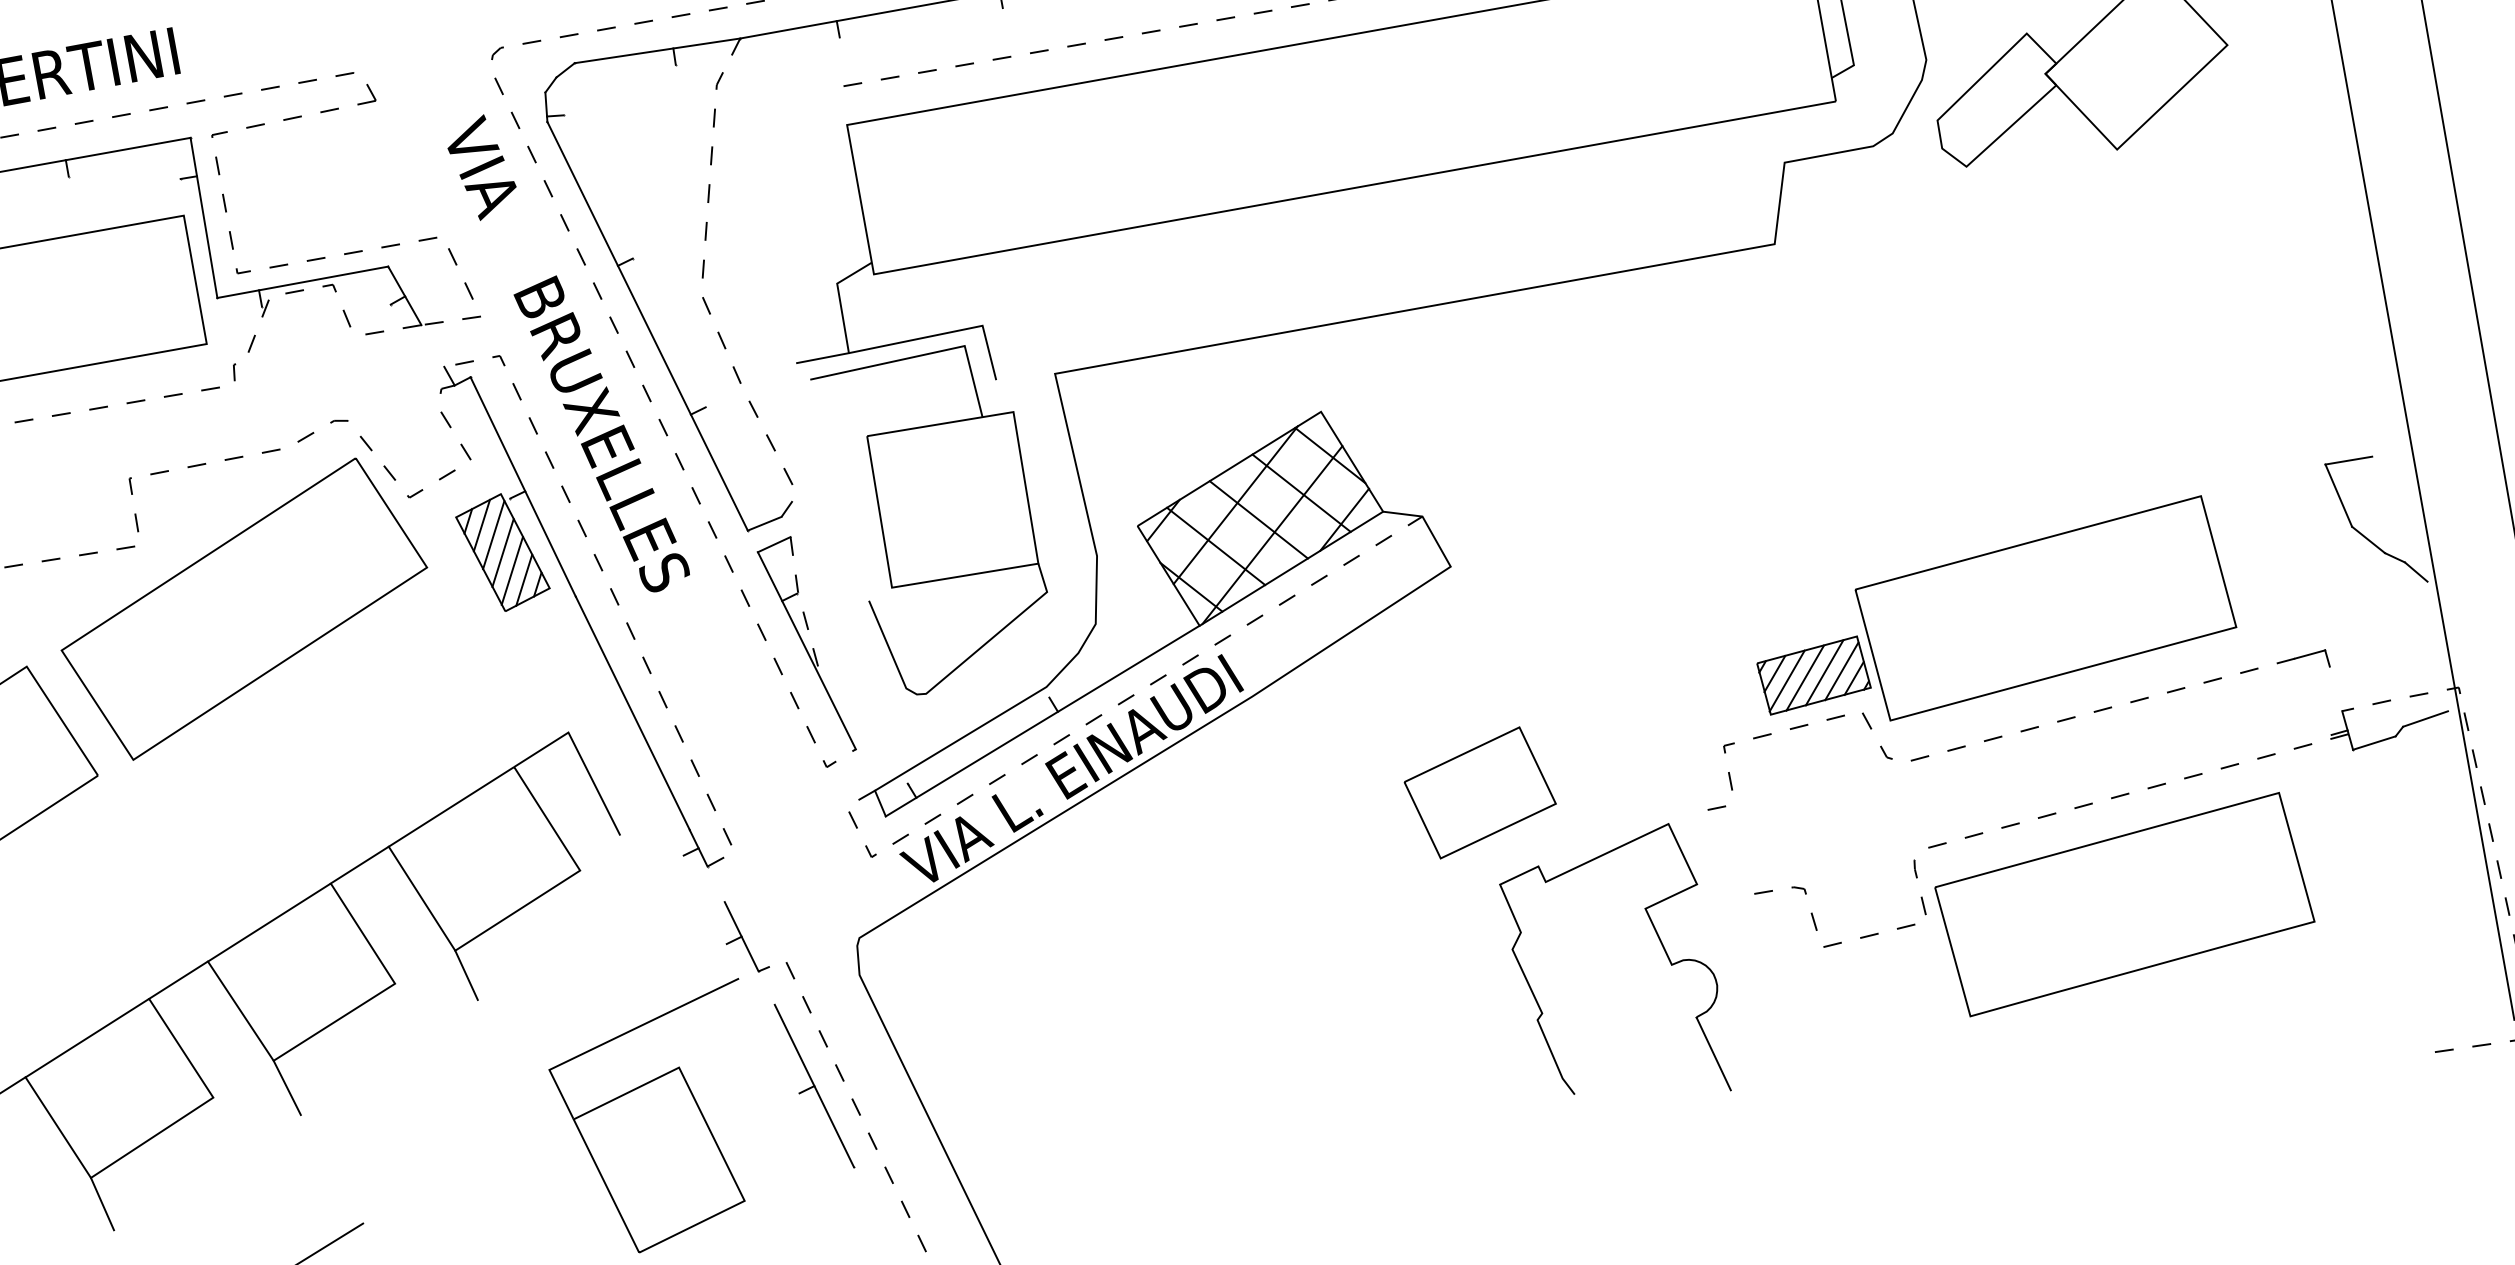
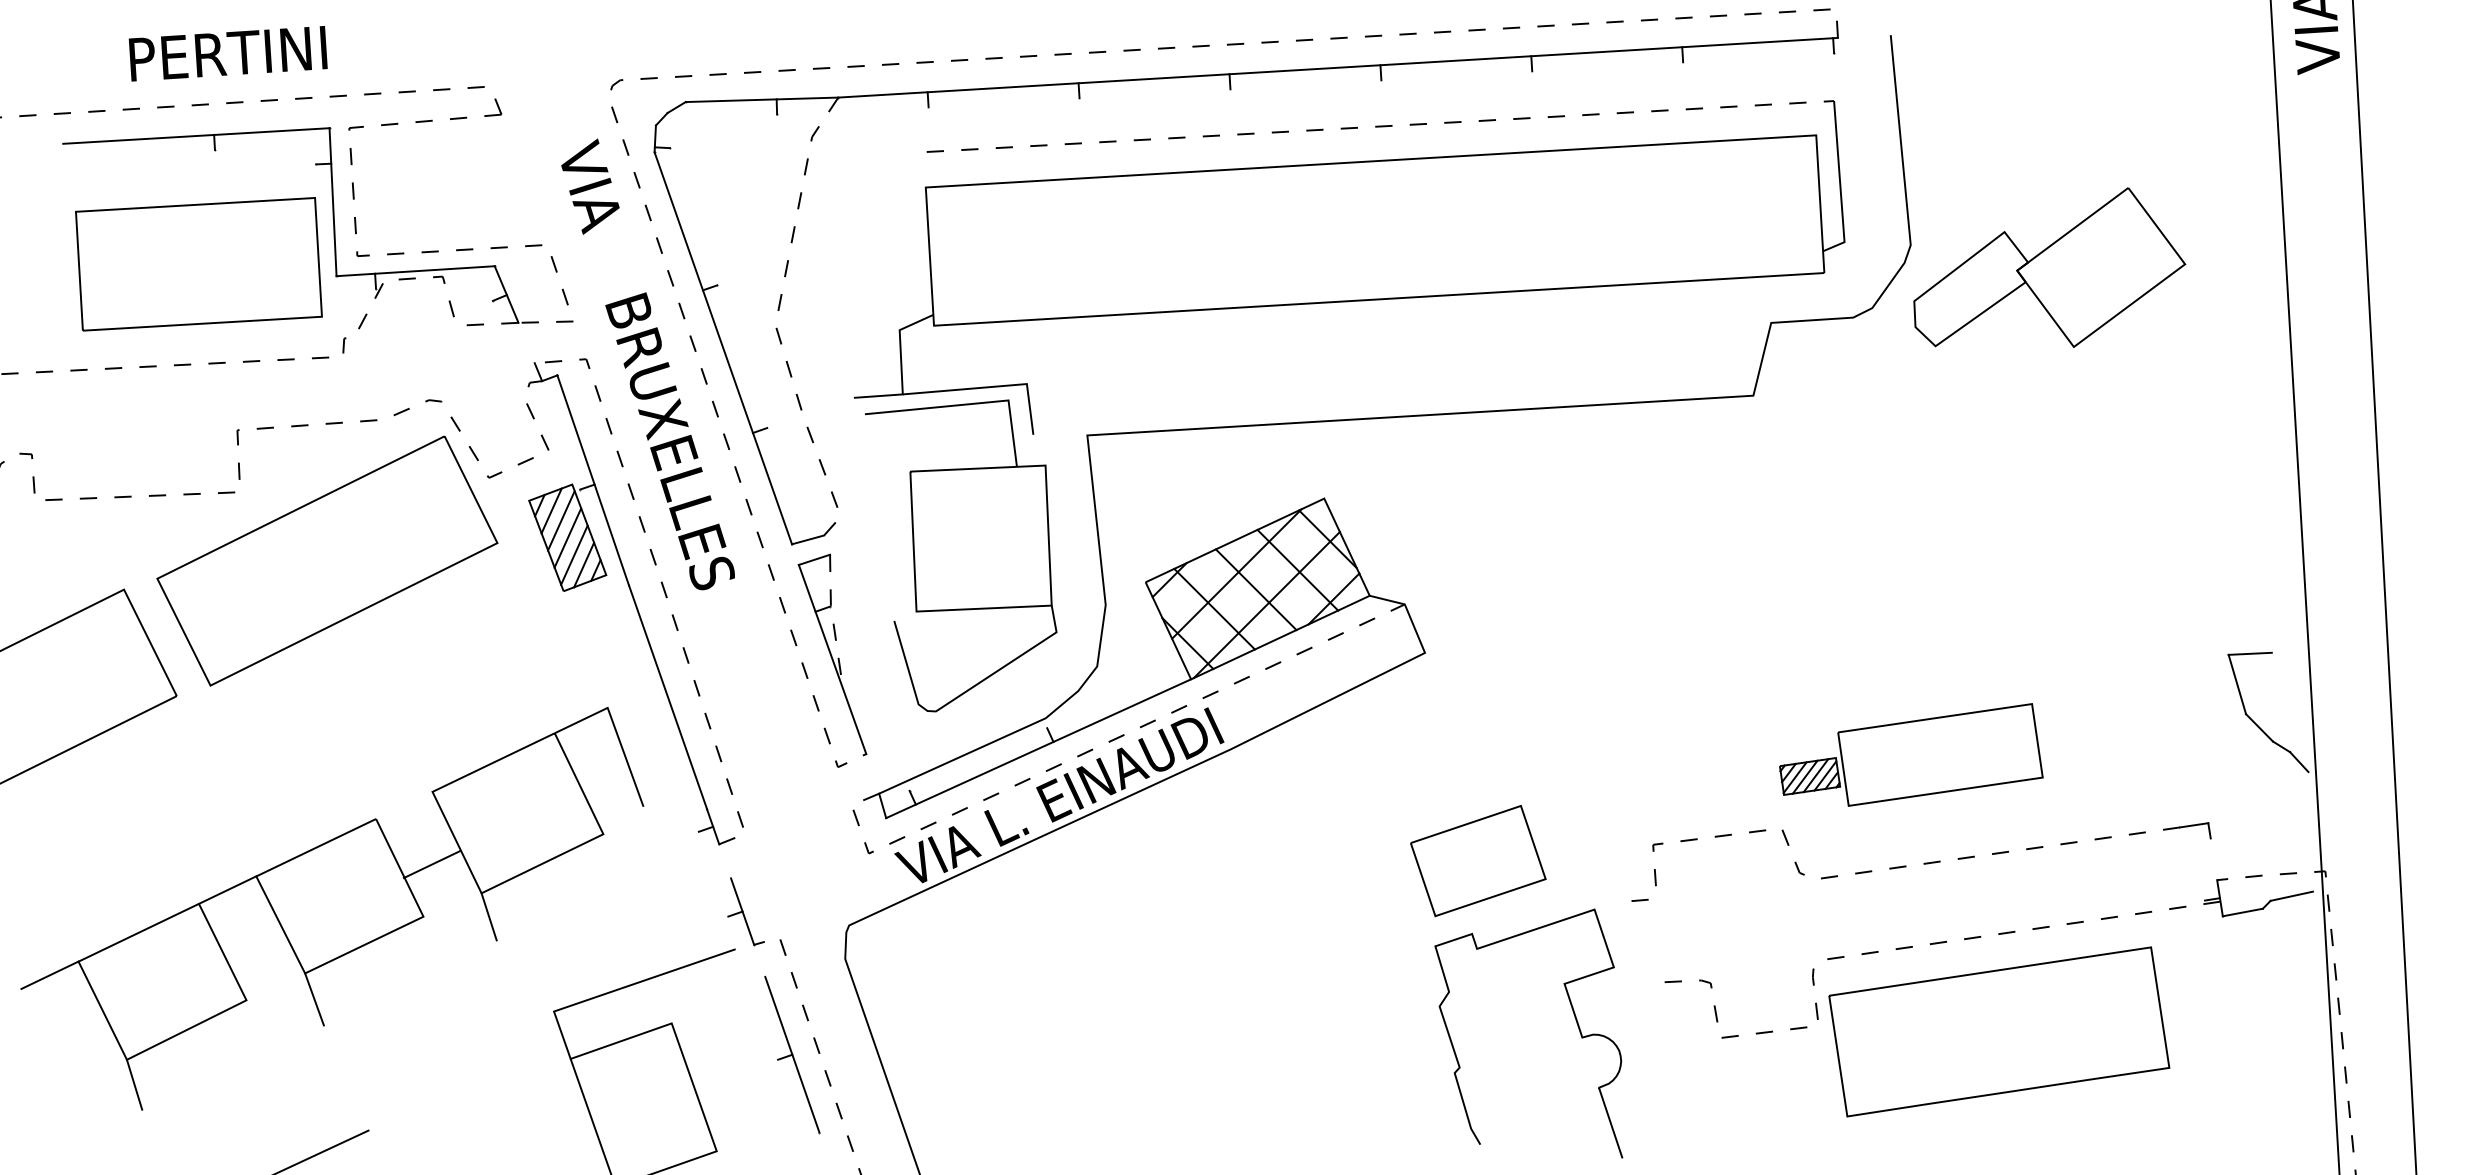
part: (1993, 614) -> (1911, 754), size x0.6
part: (1480, 793) -> (1478, 861), moved
line: (358, 865) -> (431, 864), moved

